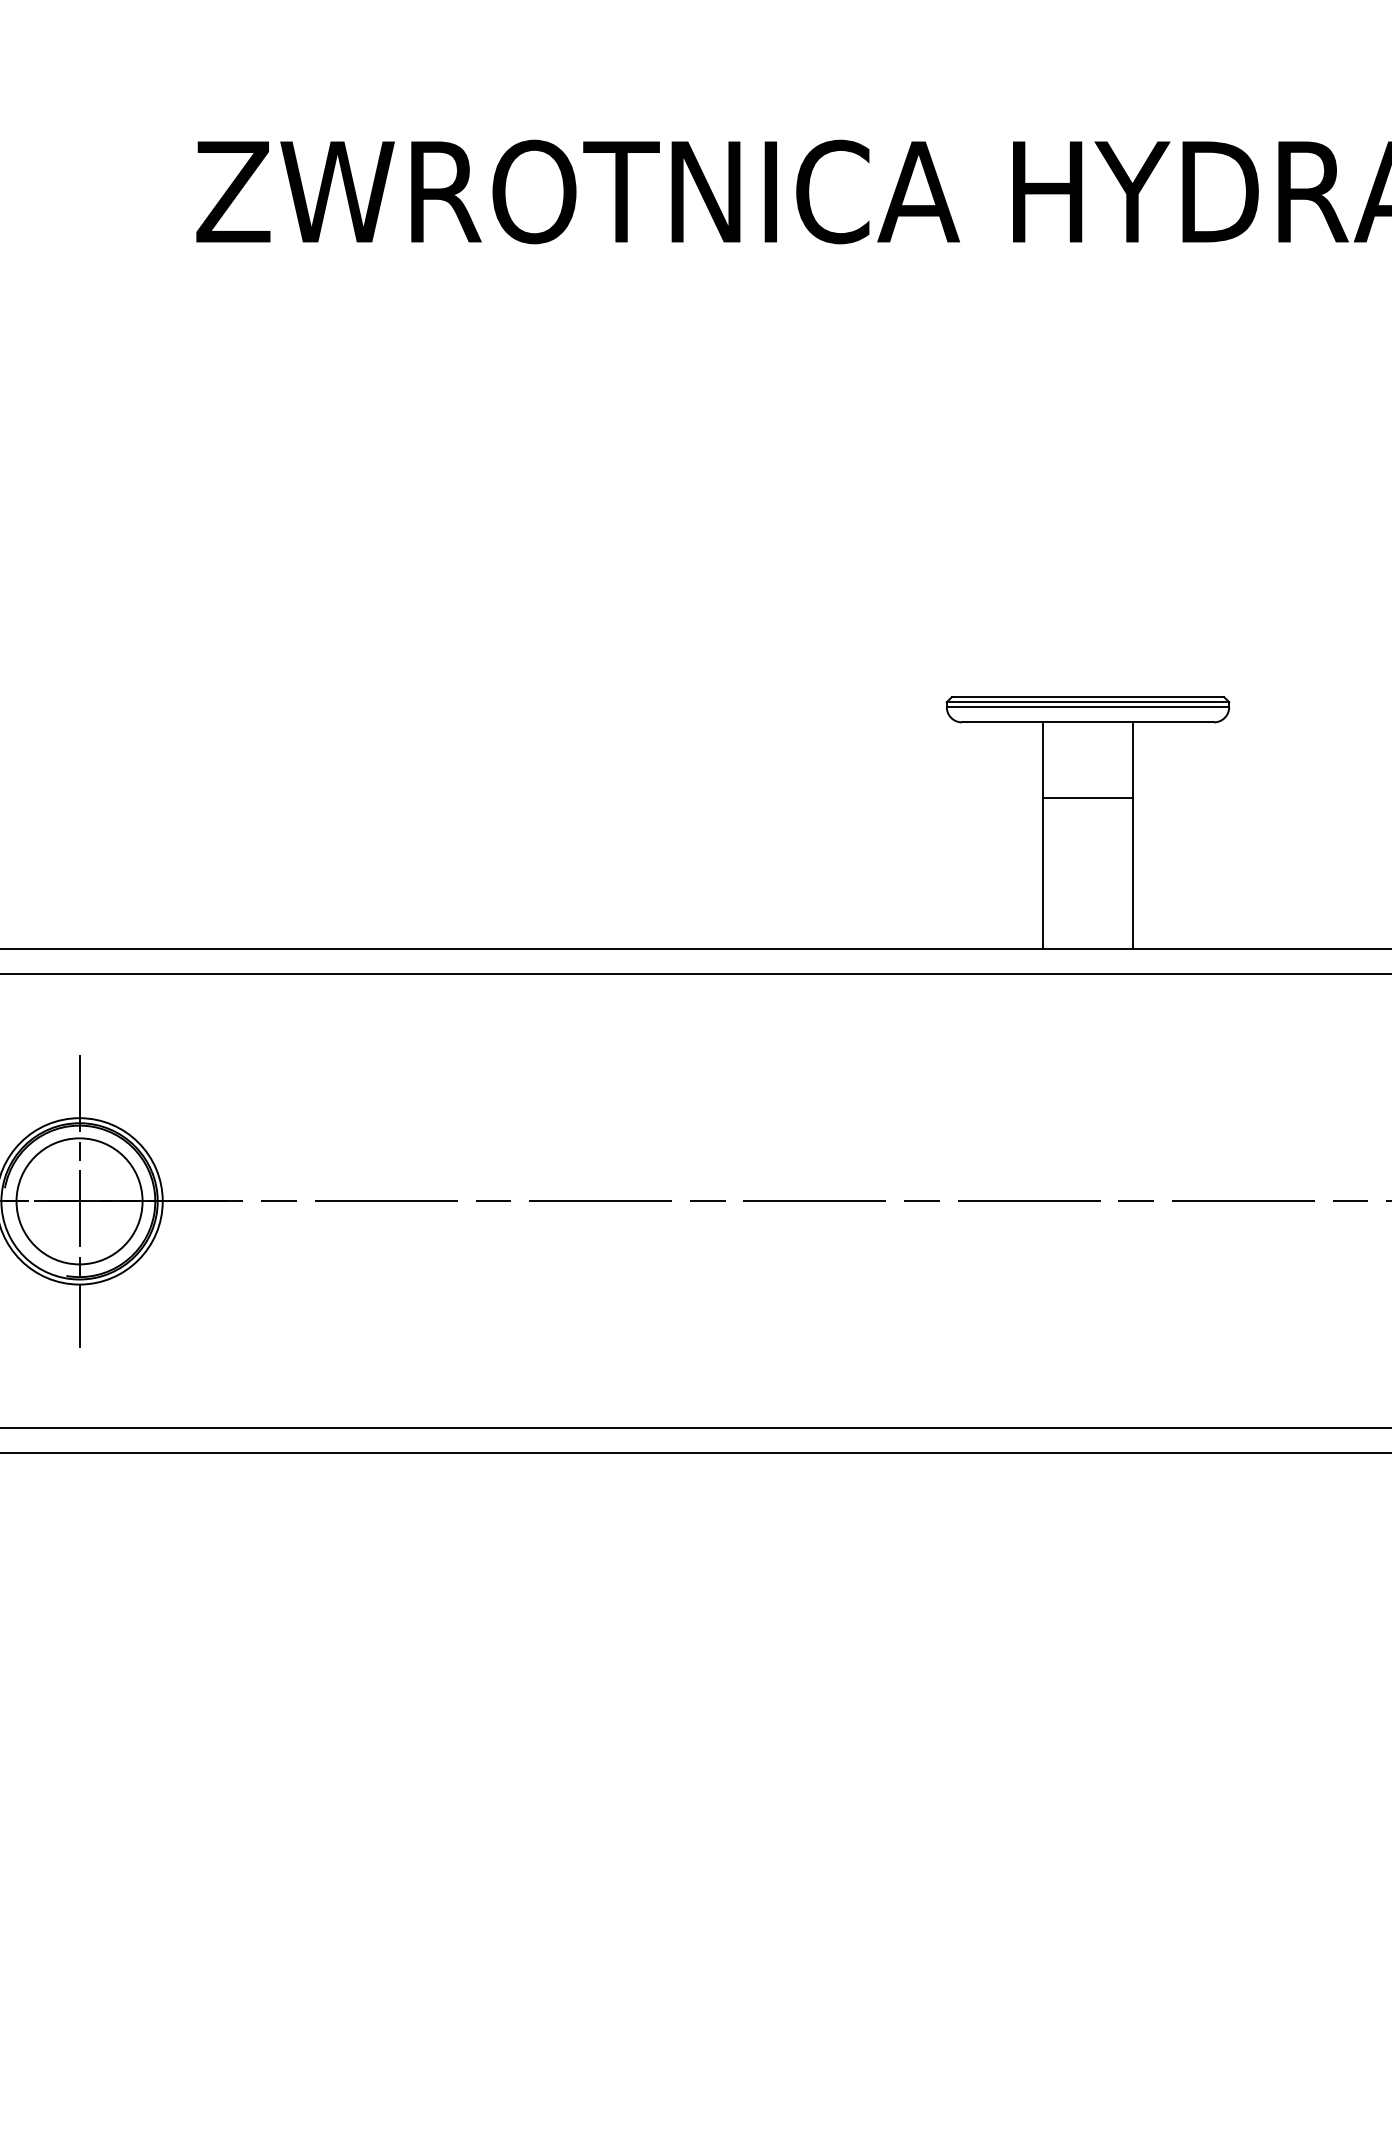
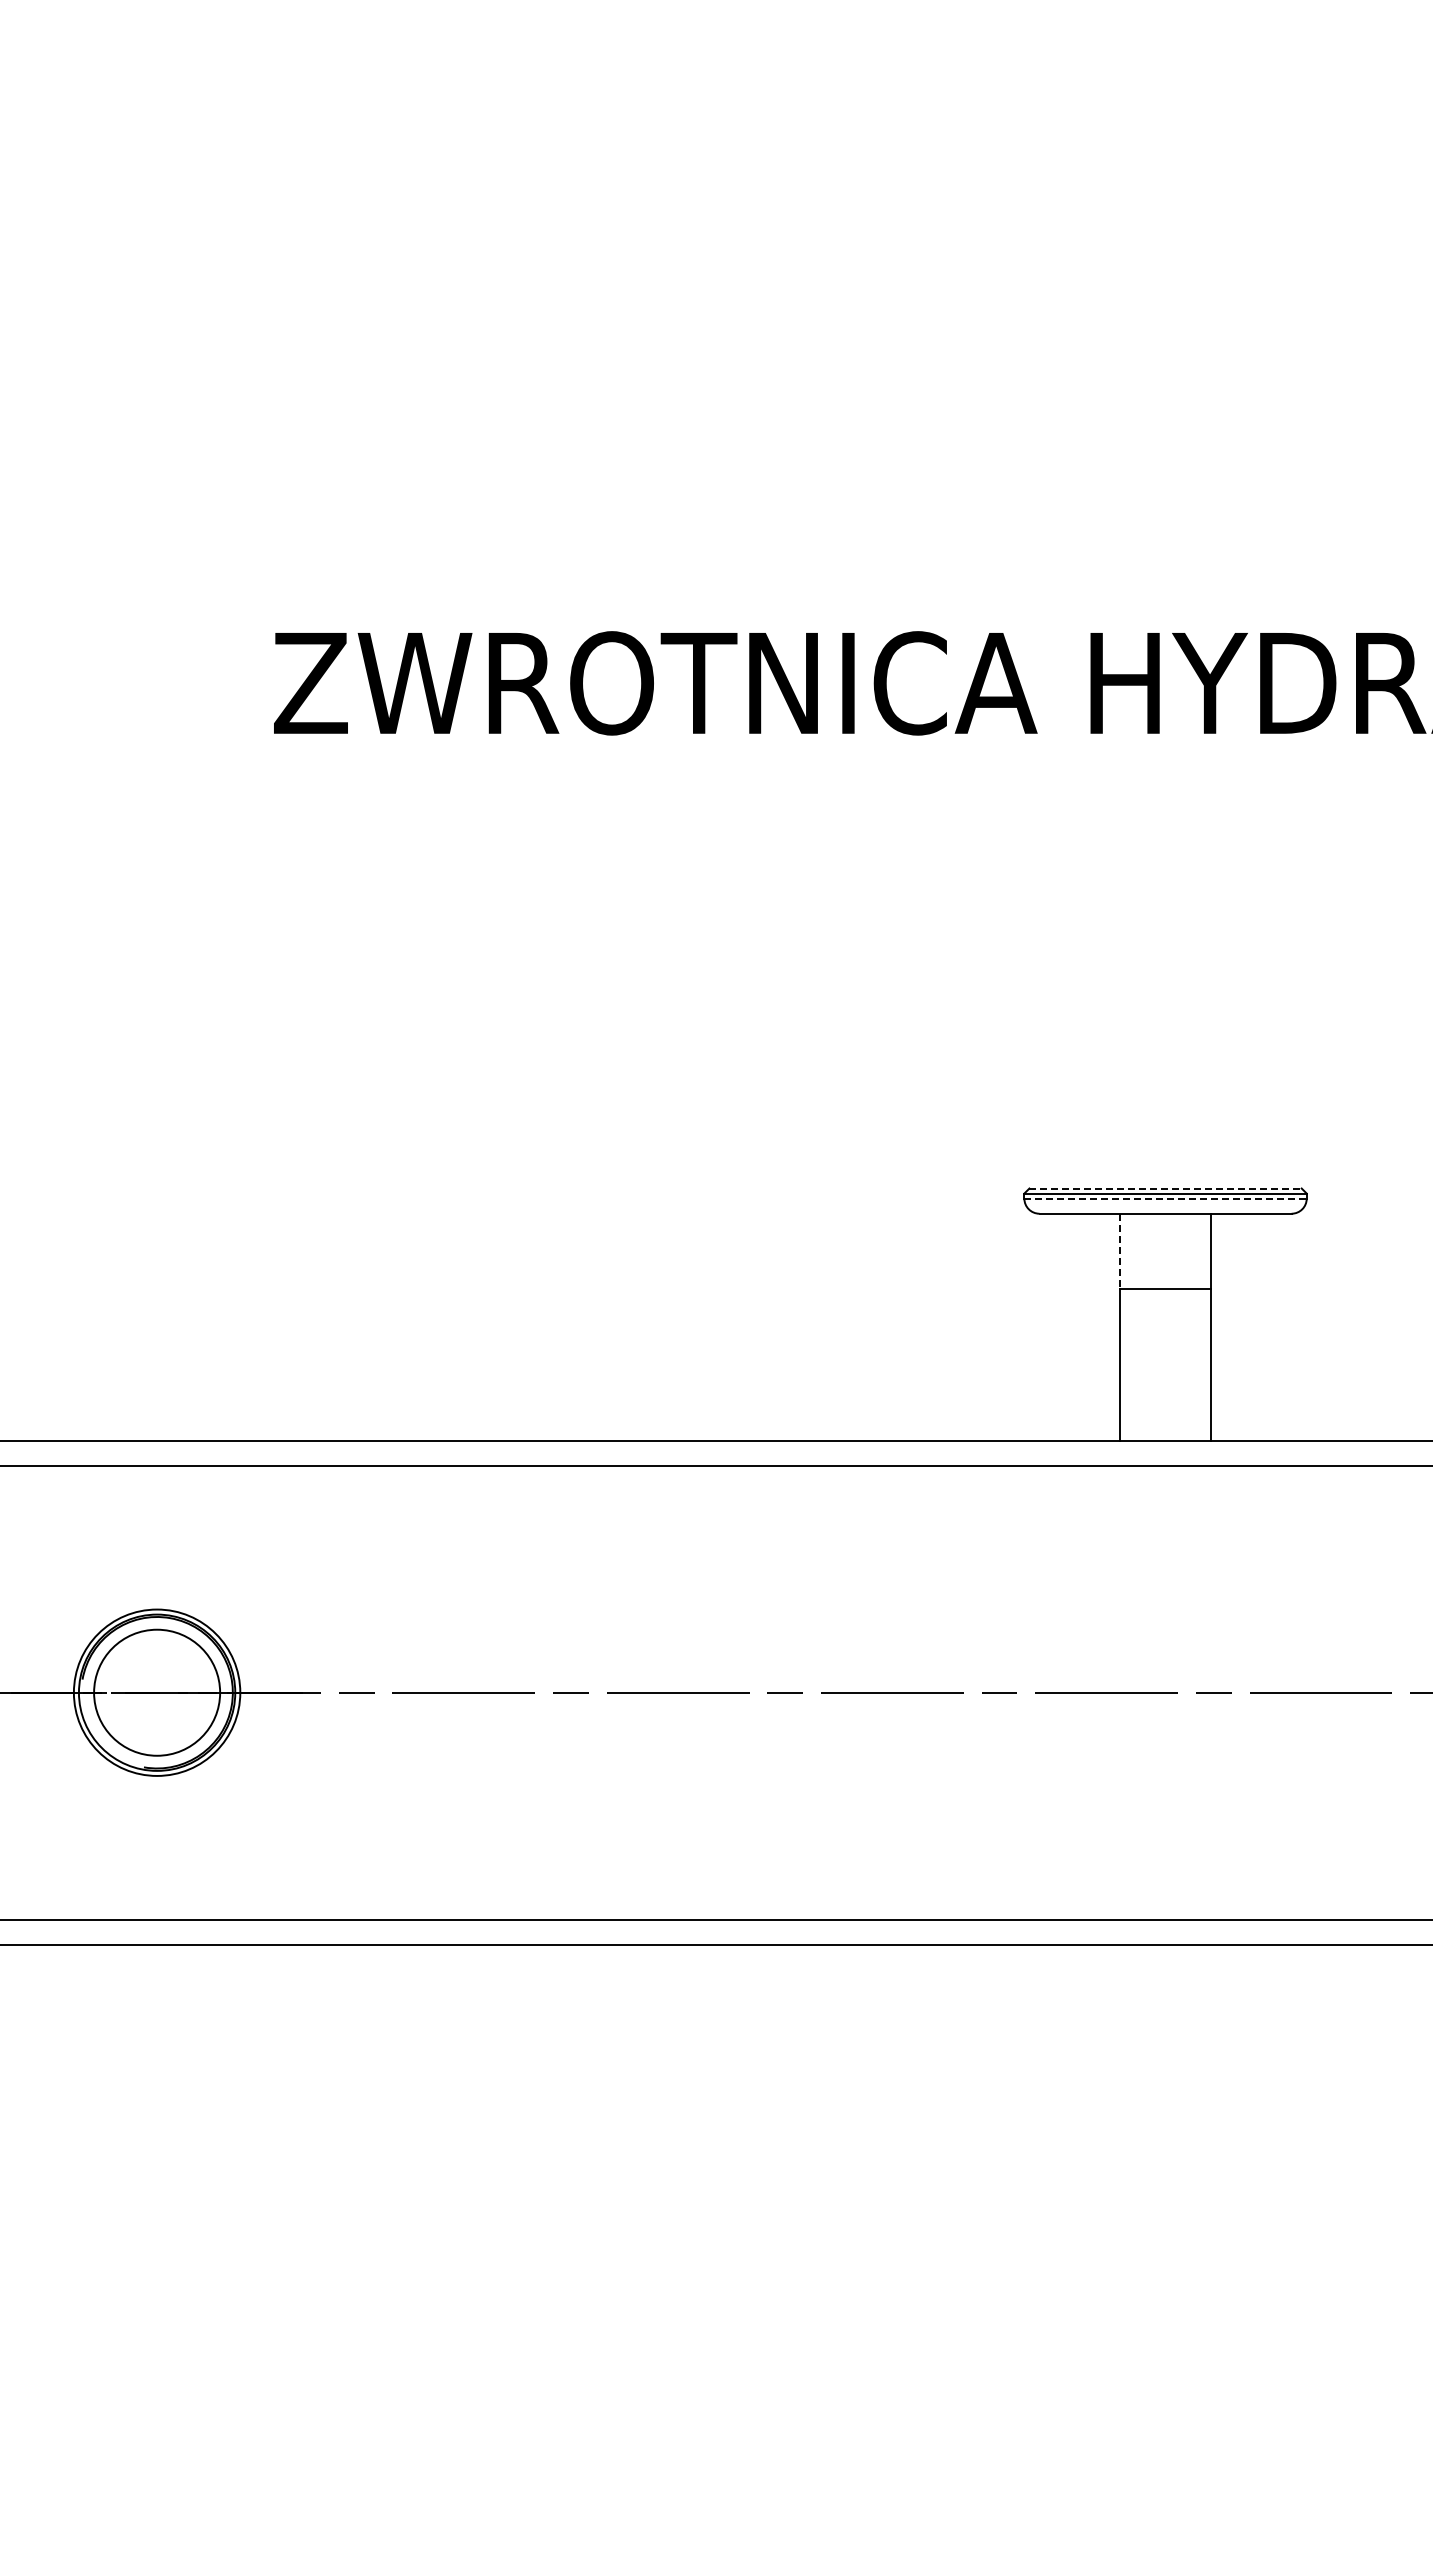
line: (1088, 697) -> (1166, 1188), solid -> dashed
line: (1088, 707) -> (1166, 1198), solid -> dashed
line: (1042, 760) -> (1120, 1251), solid -> dashed
line: (79, 1201) -> (157, 1692), removed

